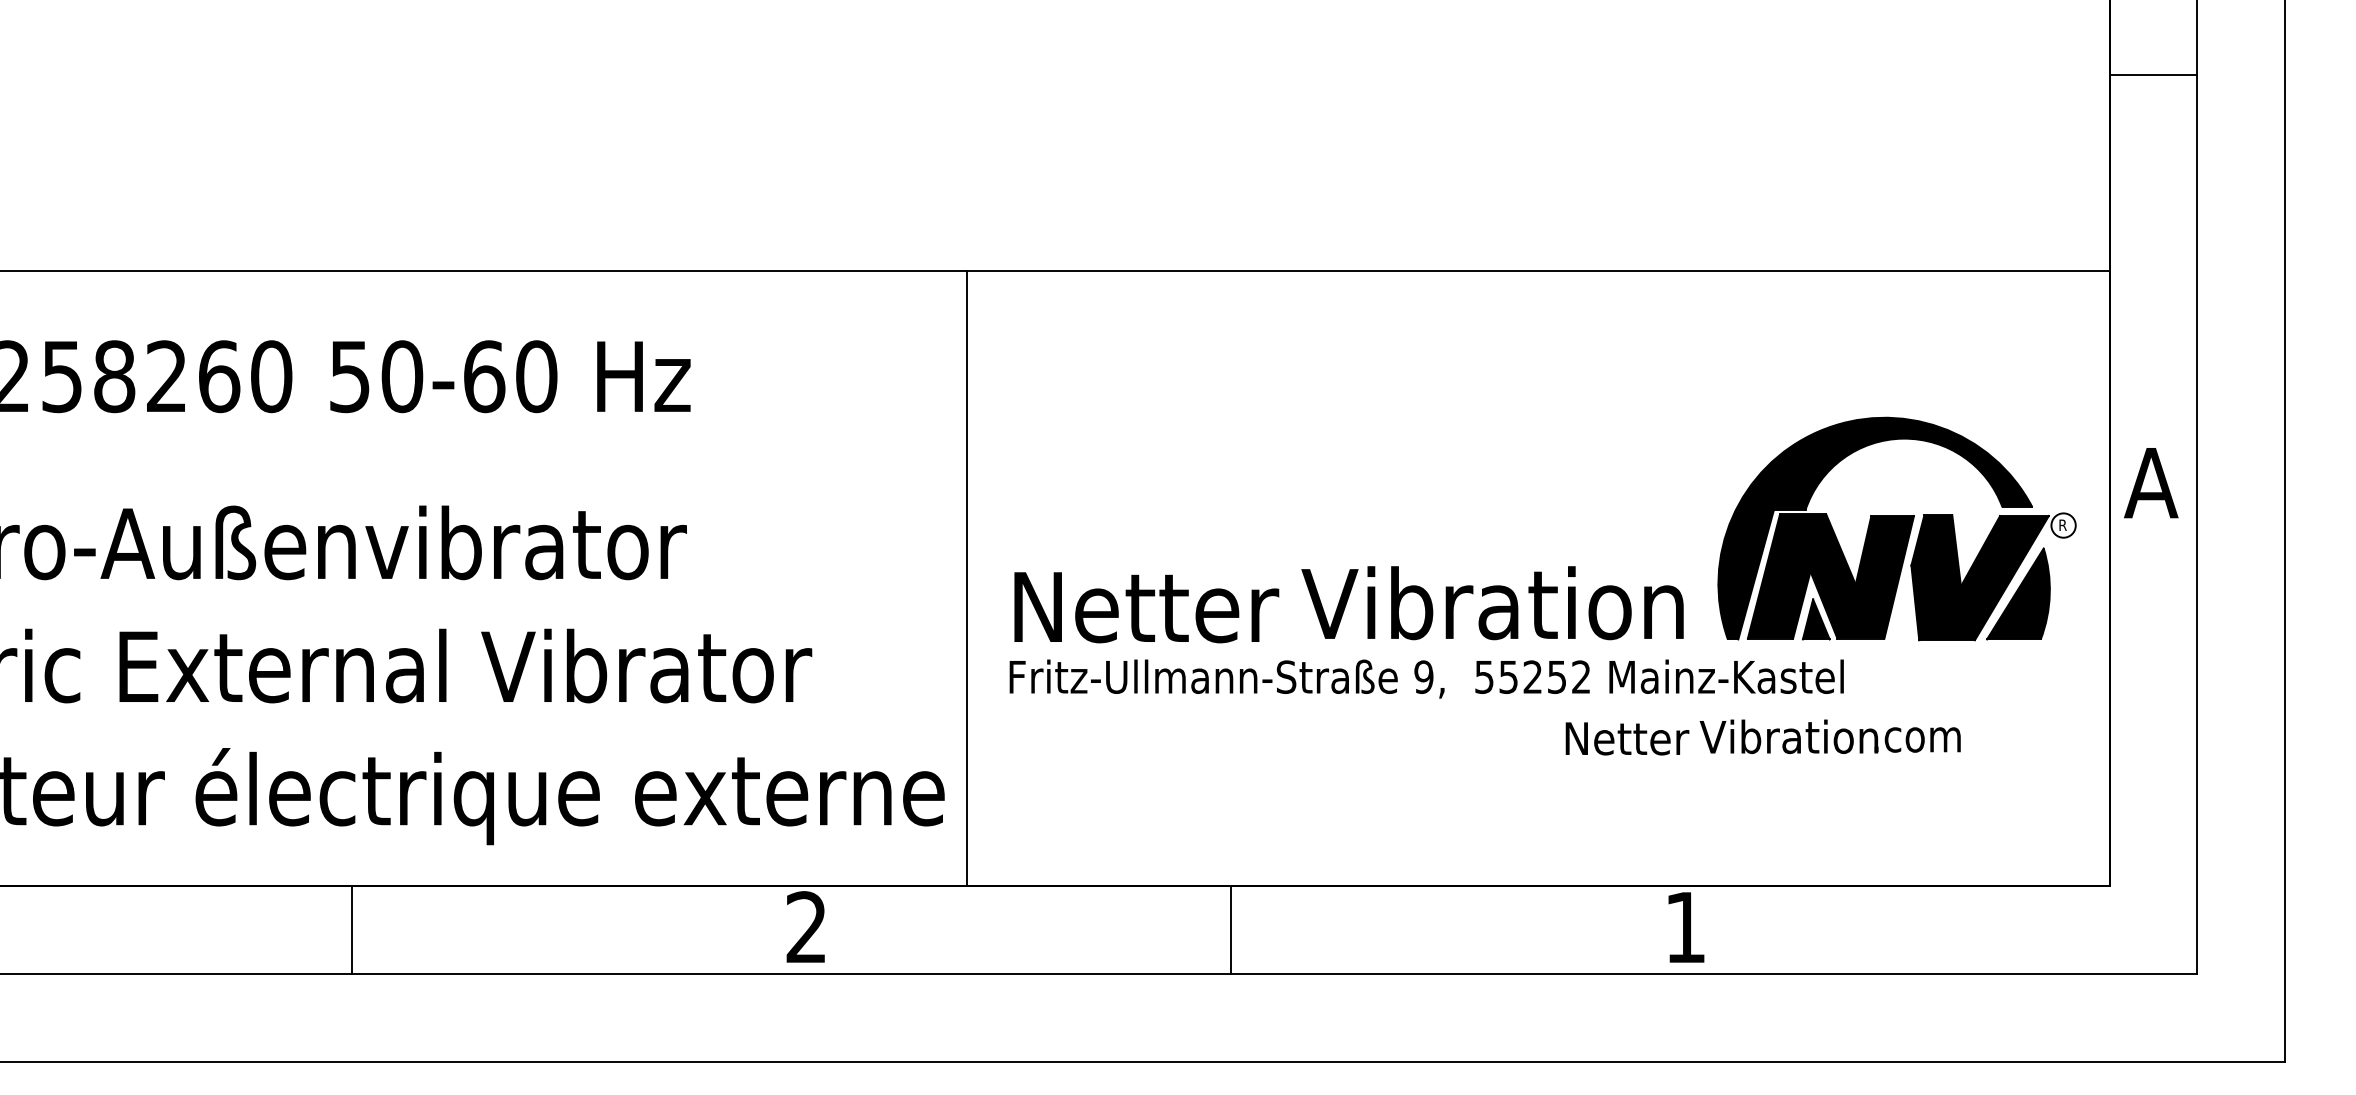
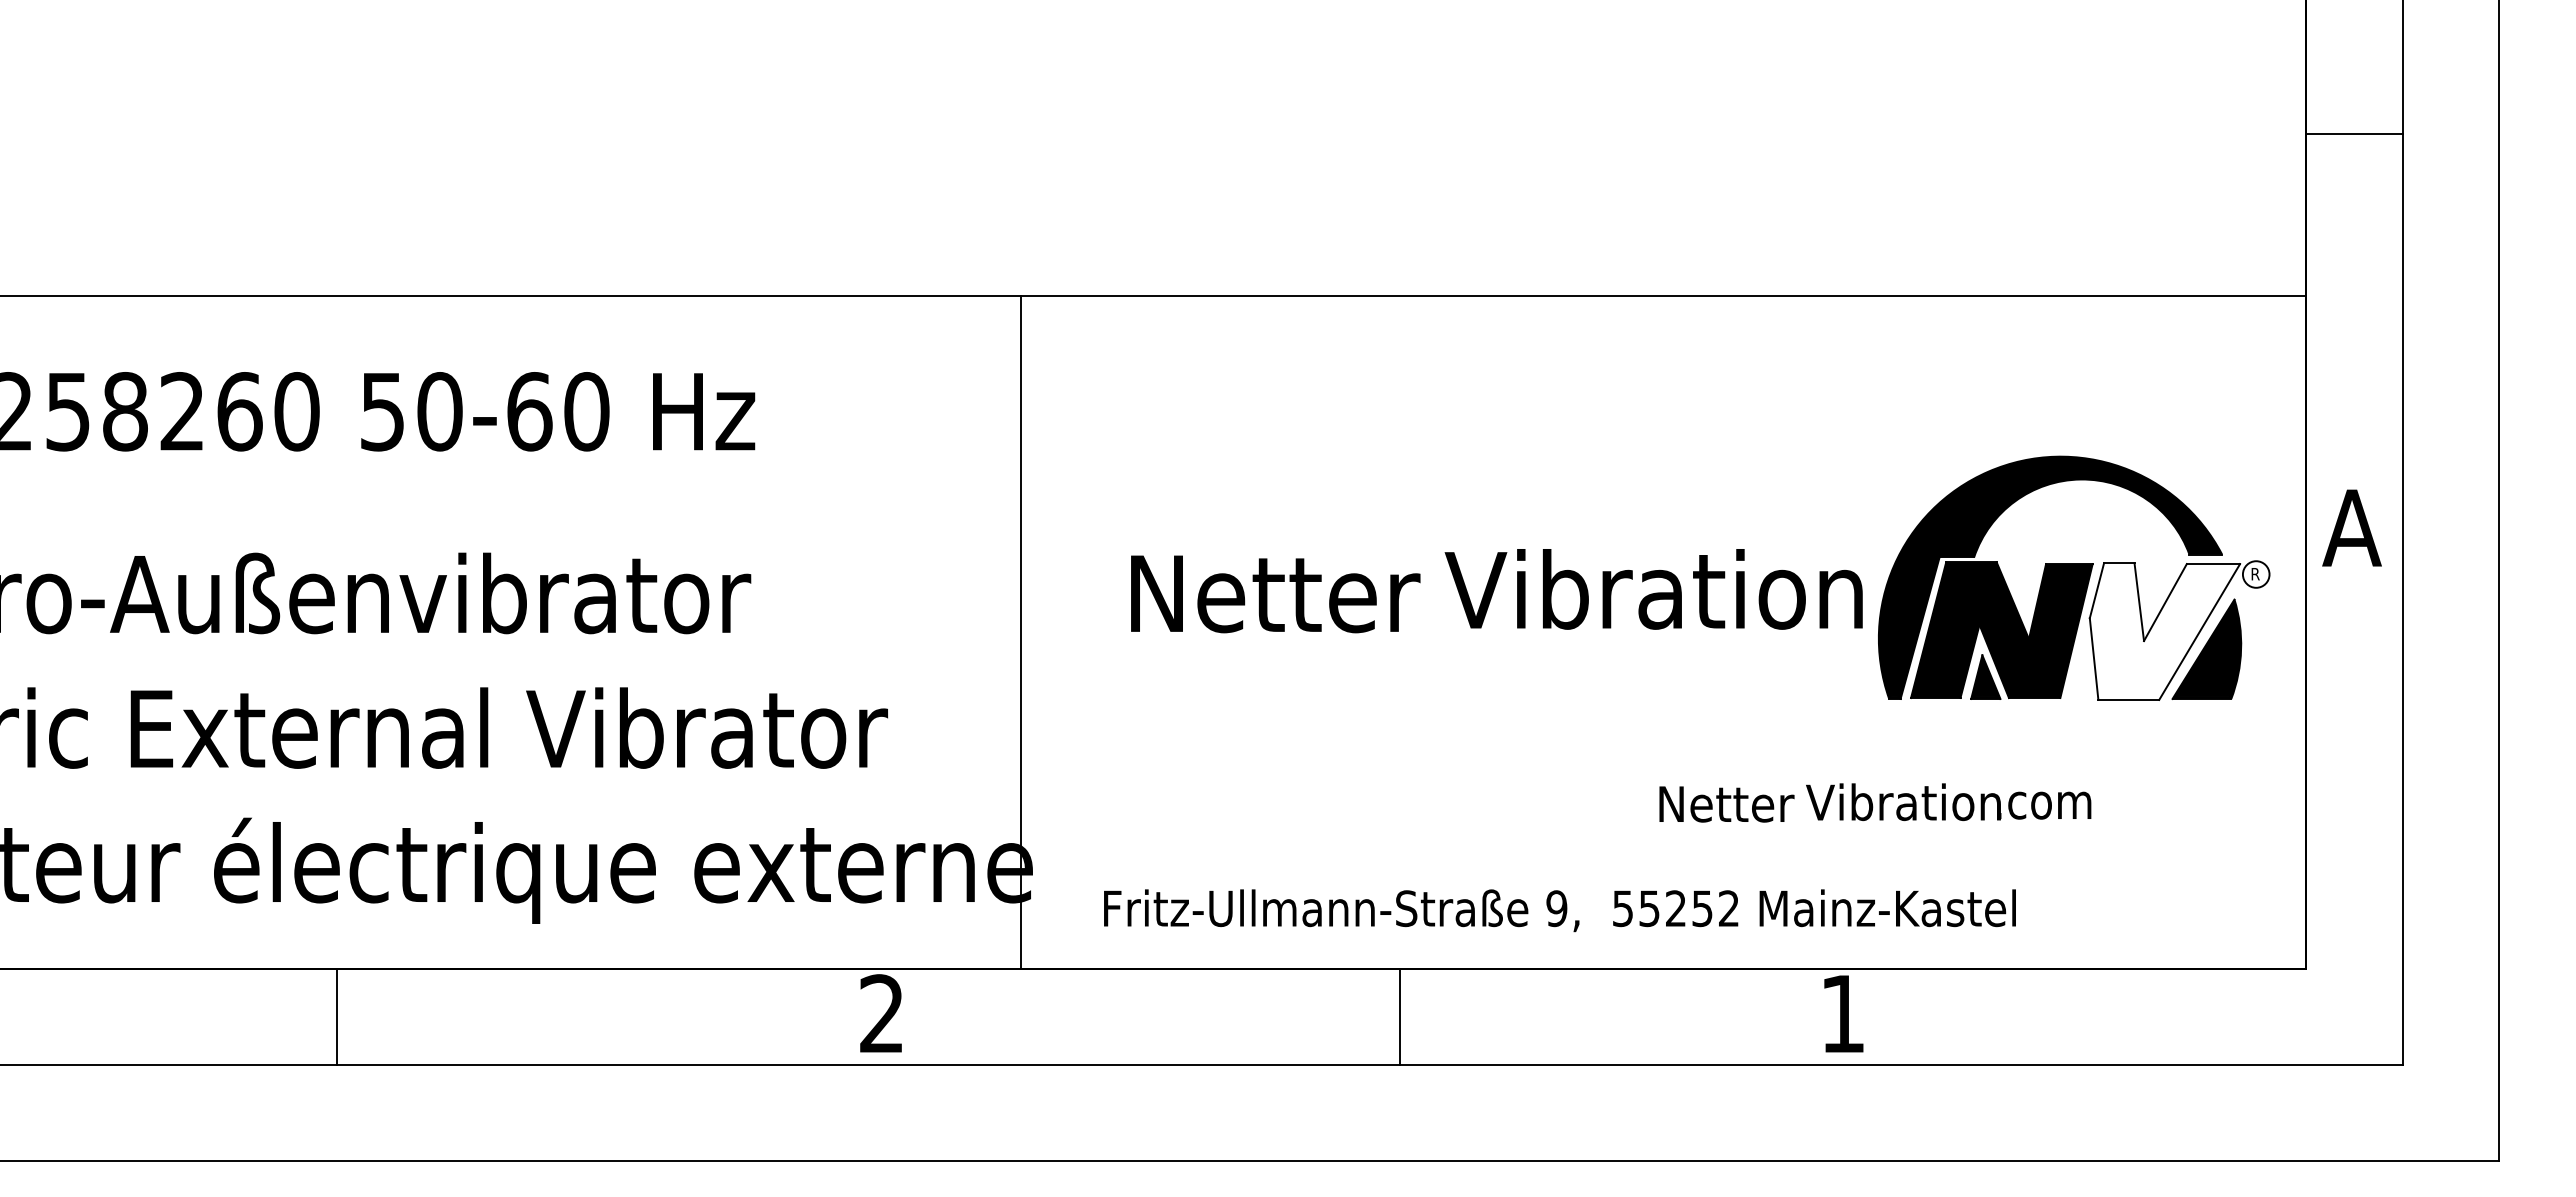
line: (2153, 74) -> (2354, 133), moved
fill: (1979, 577) -> (2164, 631), removed
line: (967, 578) -> (1021, 632), moved
text: (1348, 604) -> (1496, 590), moved
text: (1426, 678) -> (1559, 910), moved
text: (1762, 737) -> (1874, 802), moved
line: (351, 930) -> (336, 1017), moved
line: (1230, 930) -> (1400, 1017), moved

